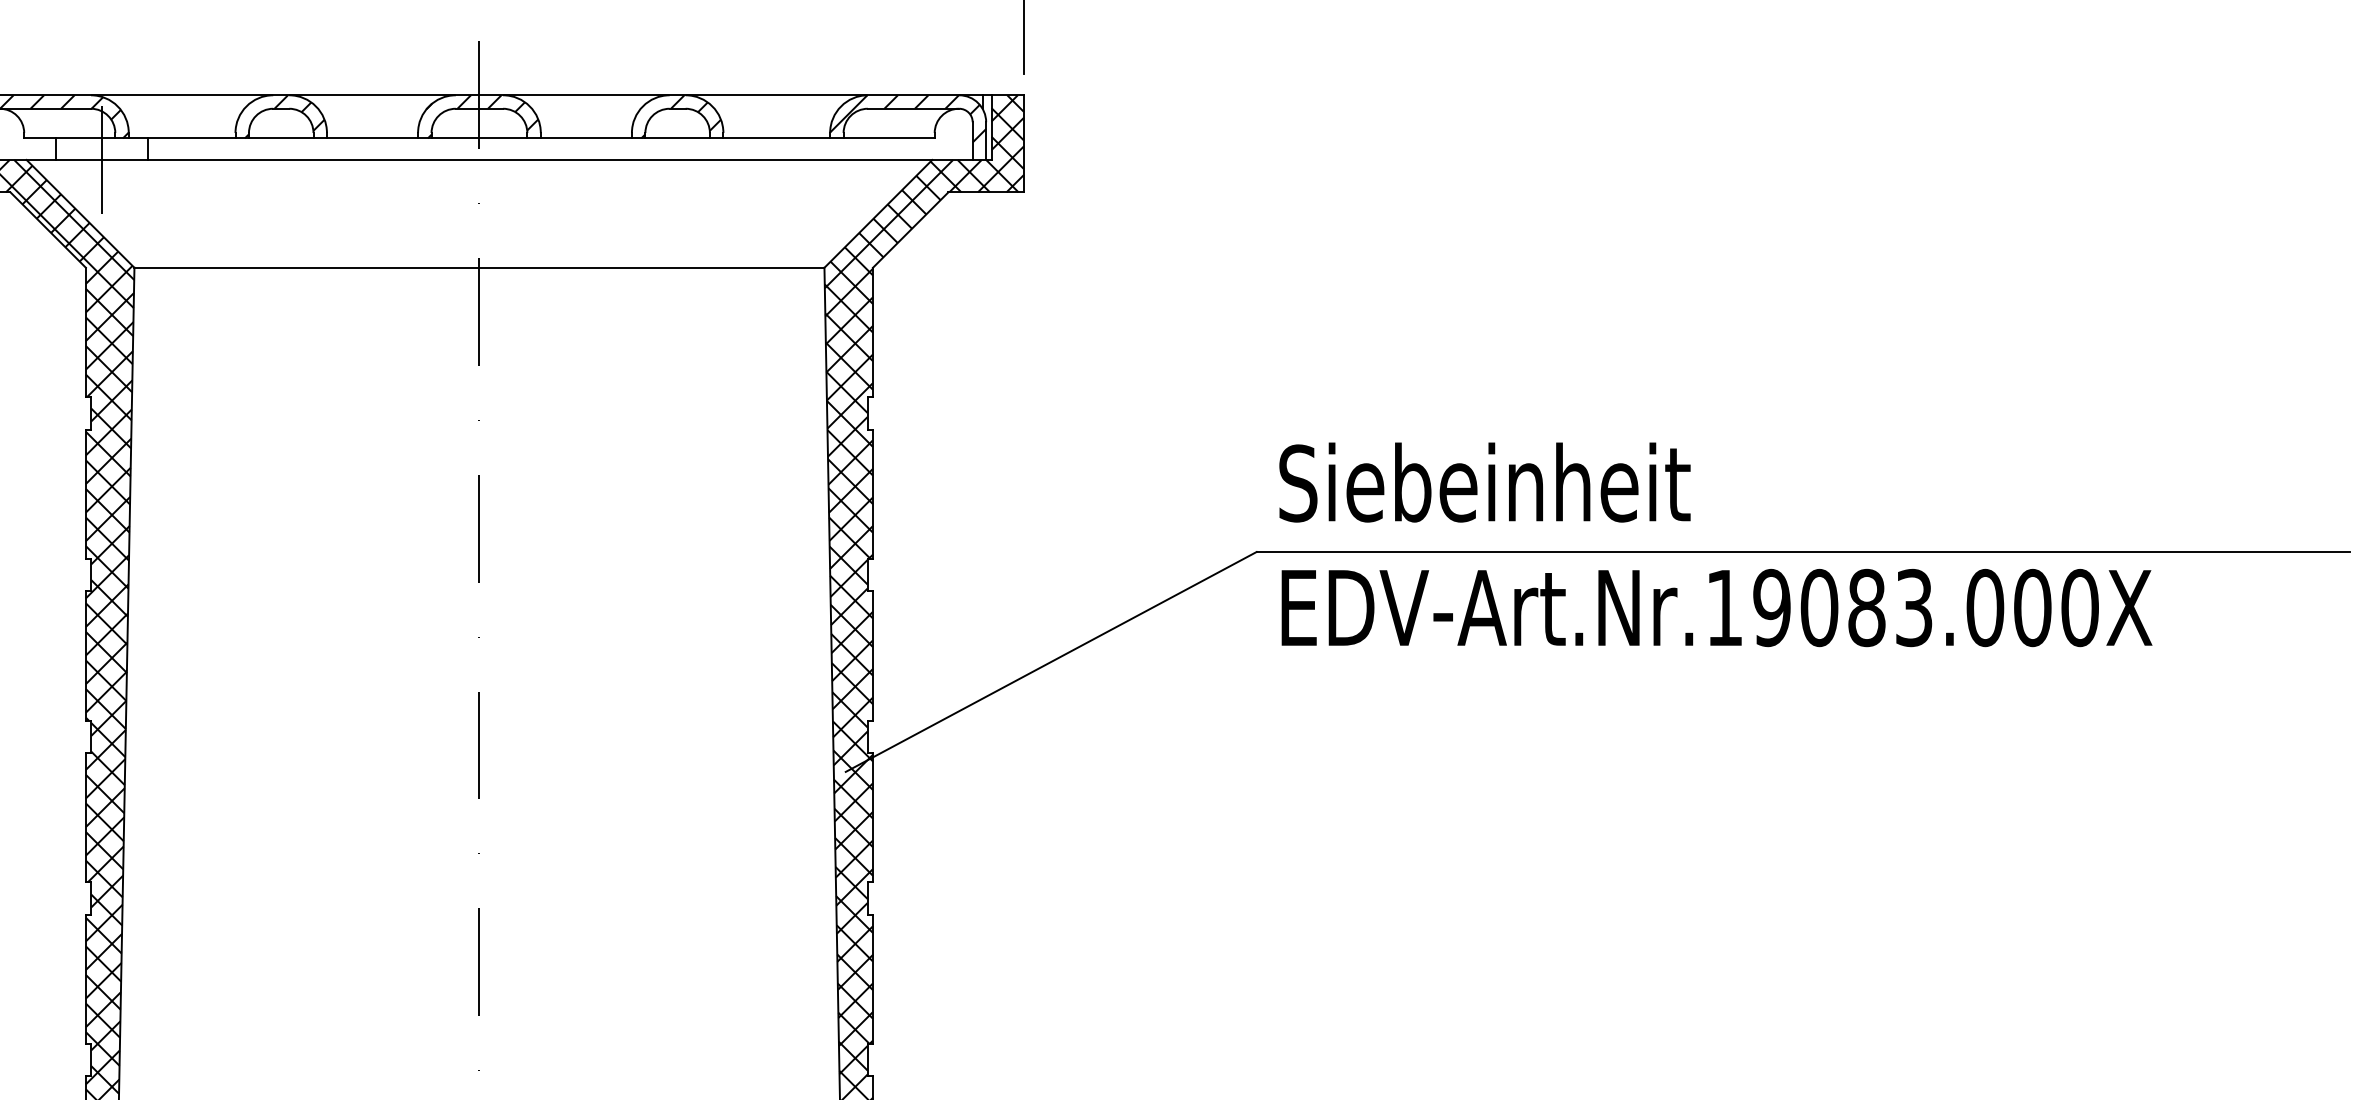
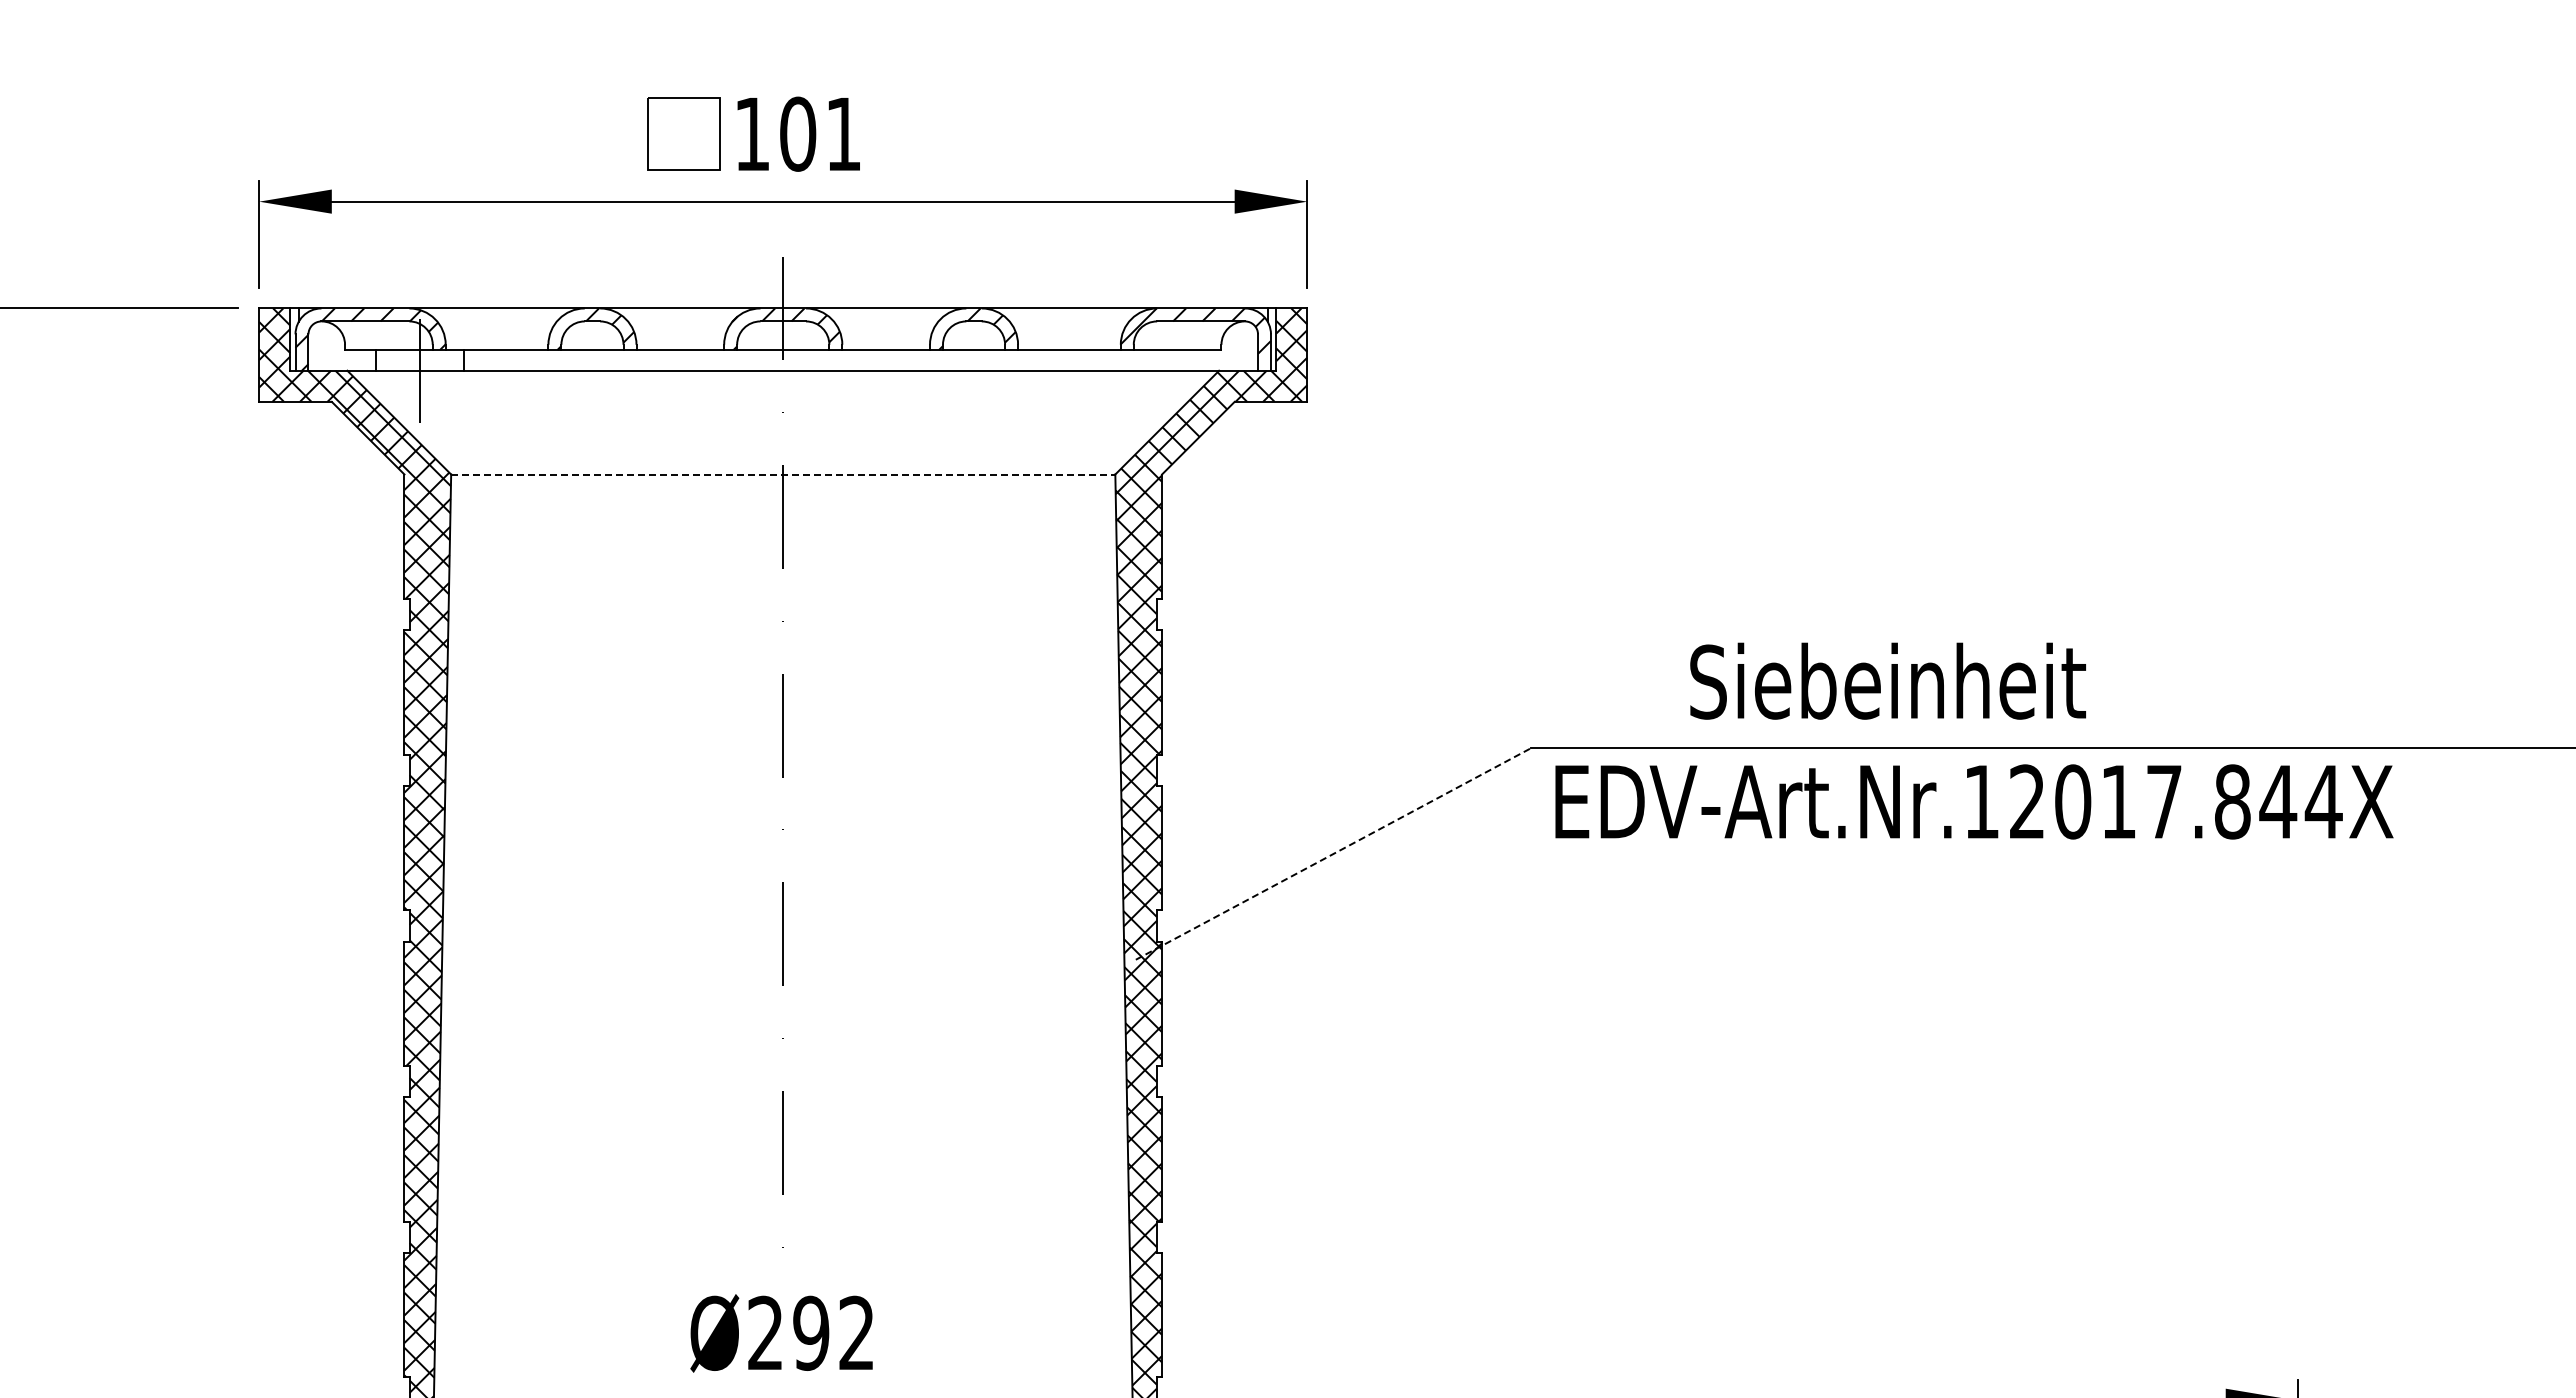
line: (479, 267) -> (783, 474), solid -> dashed
text: (1484, 481) -> (1887, 680), moved
text: (1925, 607) -> (2175, 801), EDV-Art.Nr.19083.000X -> EDV-Art.Nr.12017.844X
line: (1052, 661) -> (1334, 853), solid -> dashed

